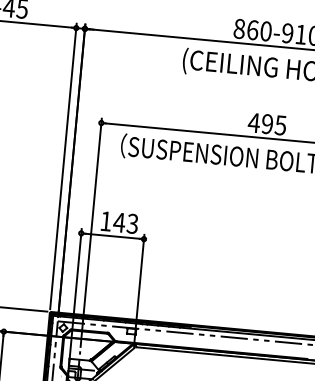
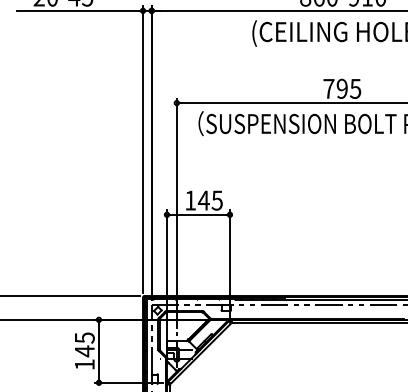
text: (253, 122) -> (328, 88), 495 -> 795
text: (132, 223) -> (217, 200), 143 -> 145

